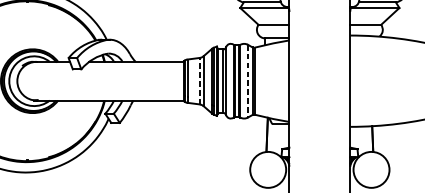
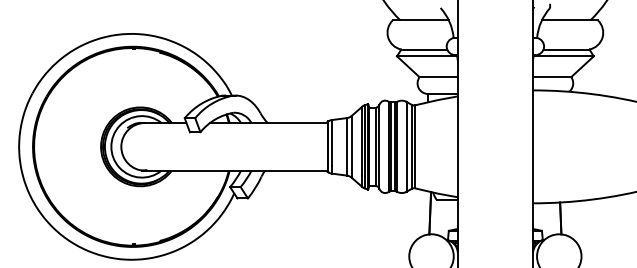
line: (200, 80) -> (347, 146), dashed -> solid
line: (247, 80) -> (406, 146), dashed -> solid

